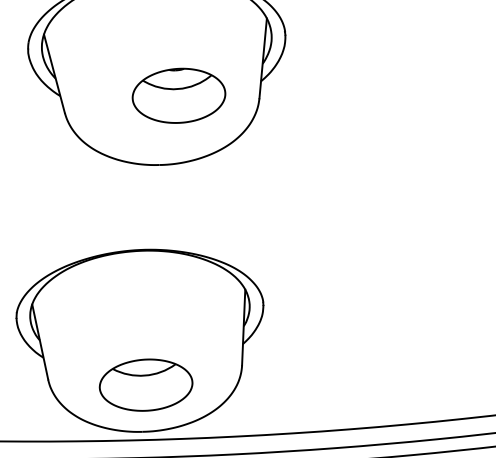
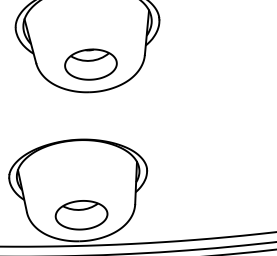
part: (178, 95) -> (90, 64), moved

